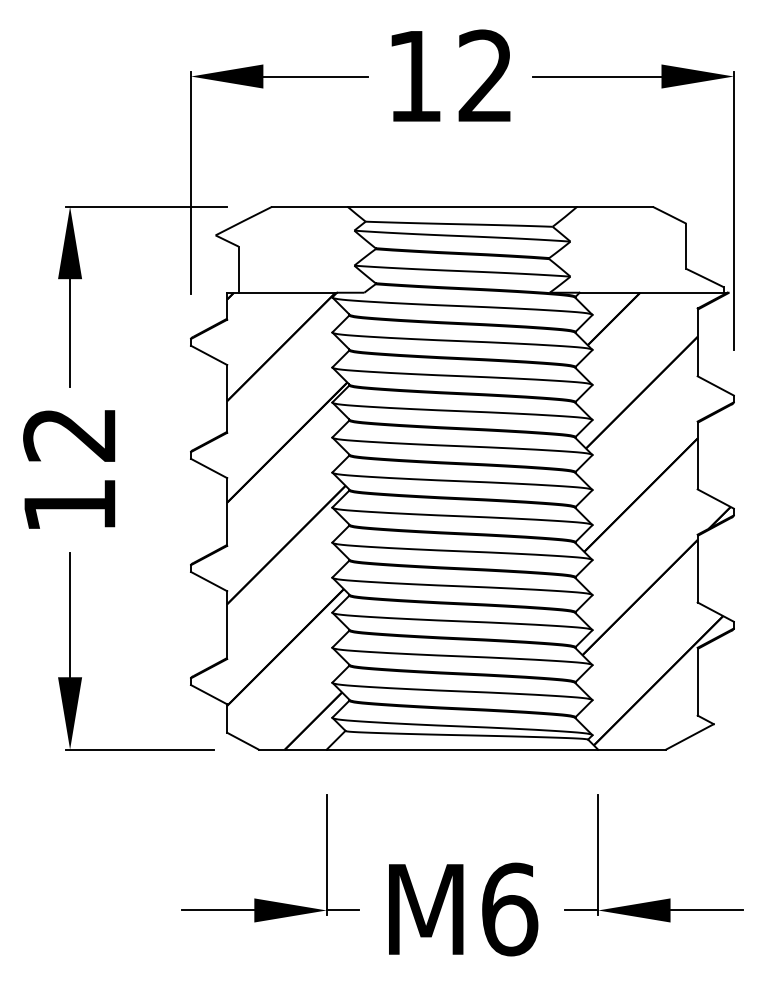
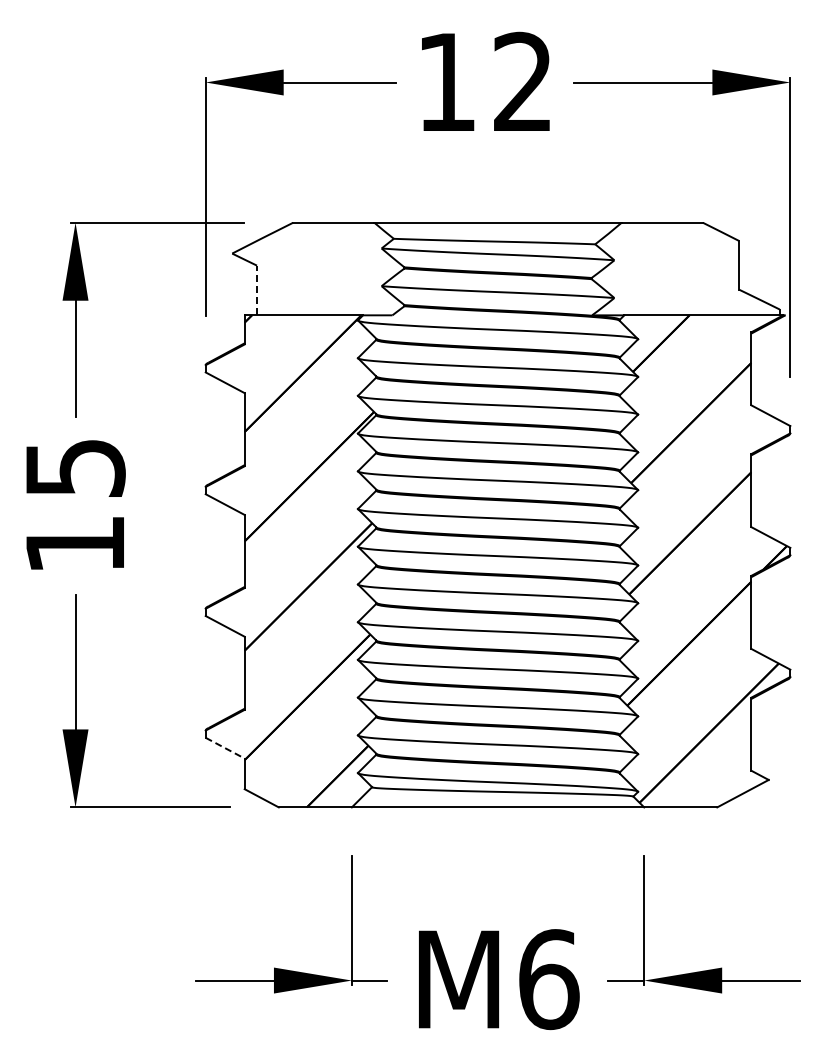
line: (239, 269) -> (257, 290), solid -> dashed
text: (69, 434) -> (74, 468), 12 -> 15
line: (209, 694) -> (225, 748), solid -> dashed

